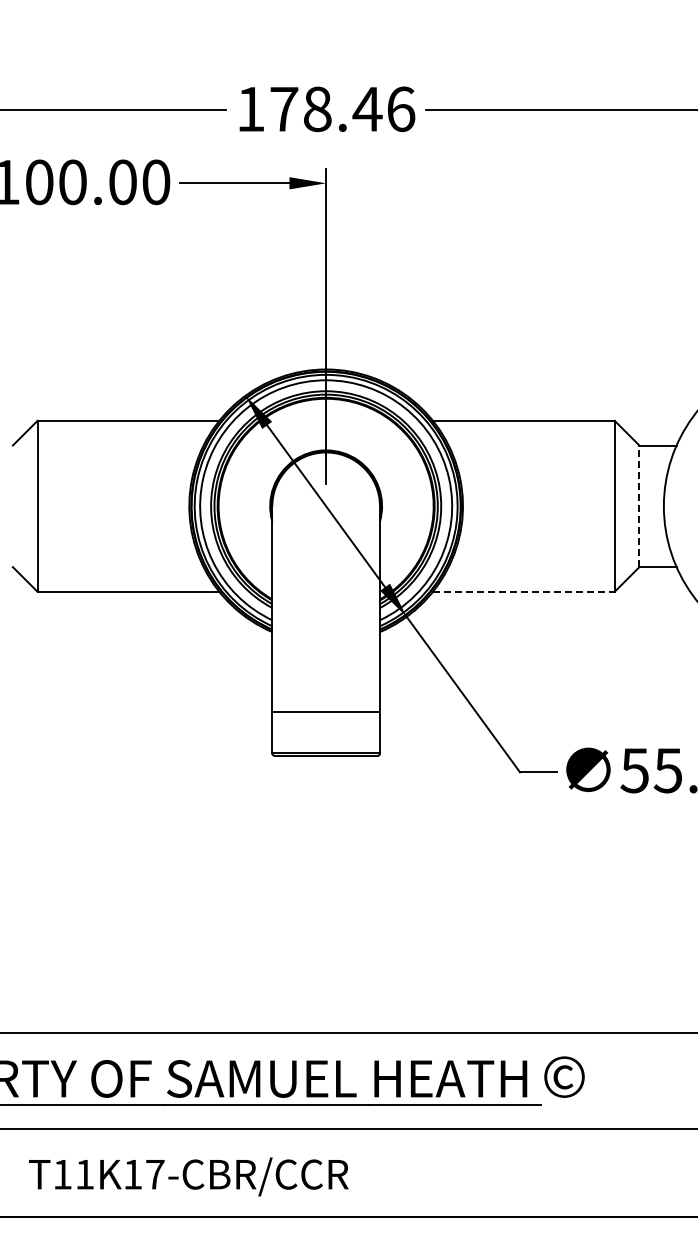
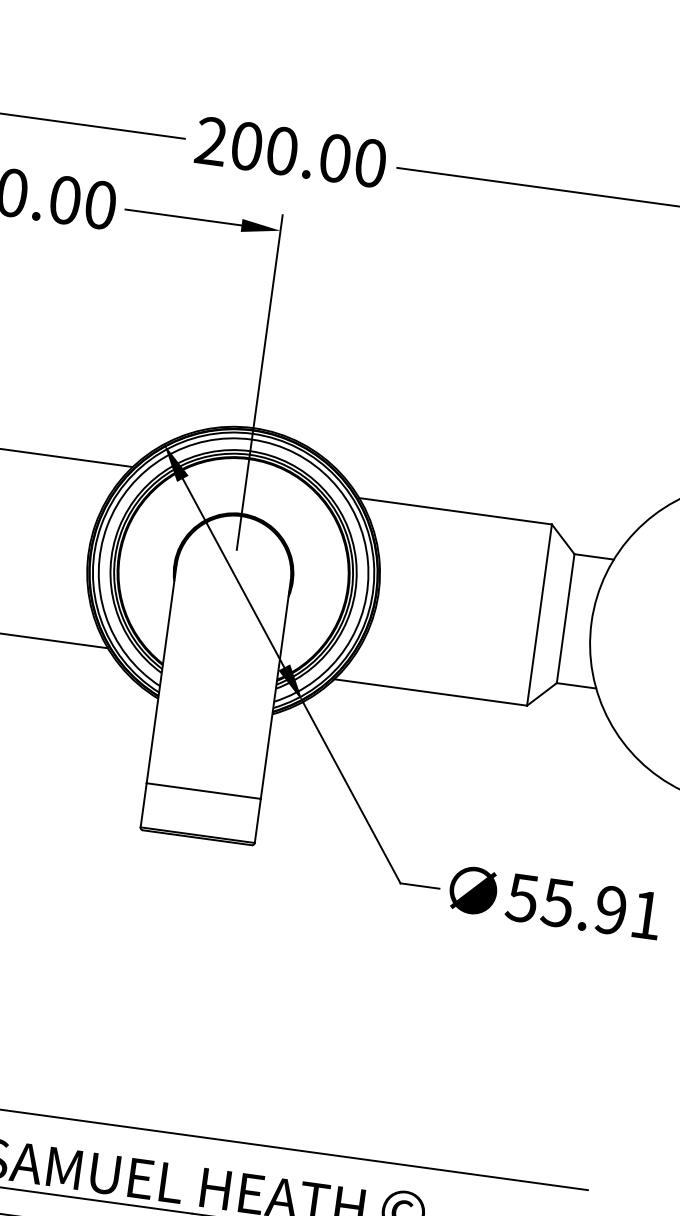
text: (326, 109) -> (291, 152), 178.46 -> 200.00
line: (639, 506) -> (565, 618), dashed -> solid
line: (523, 591) -> (430, 692), dashed -> solid

